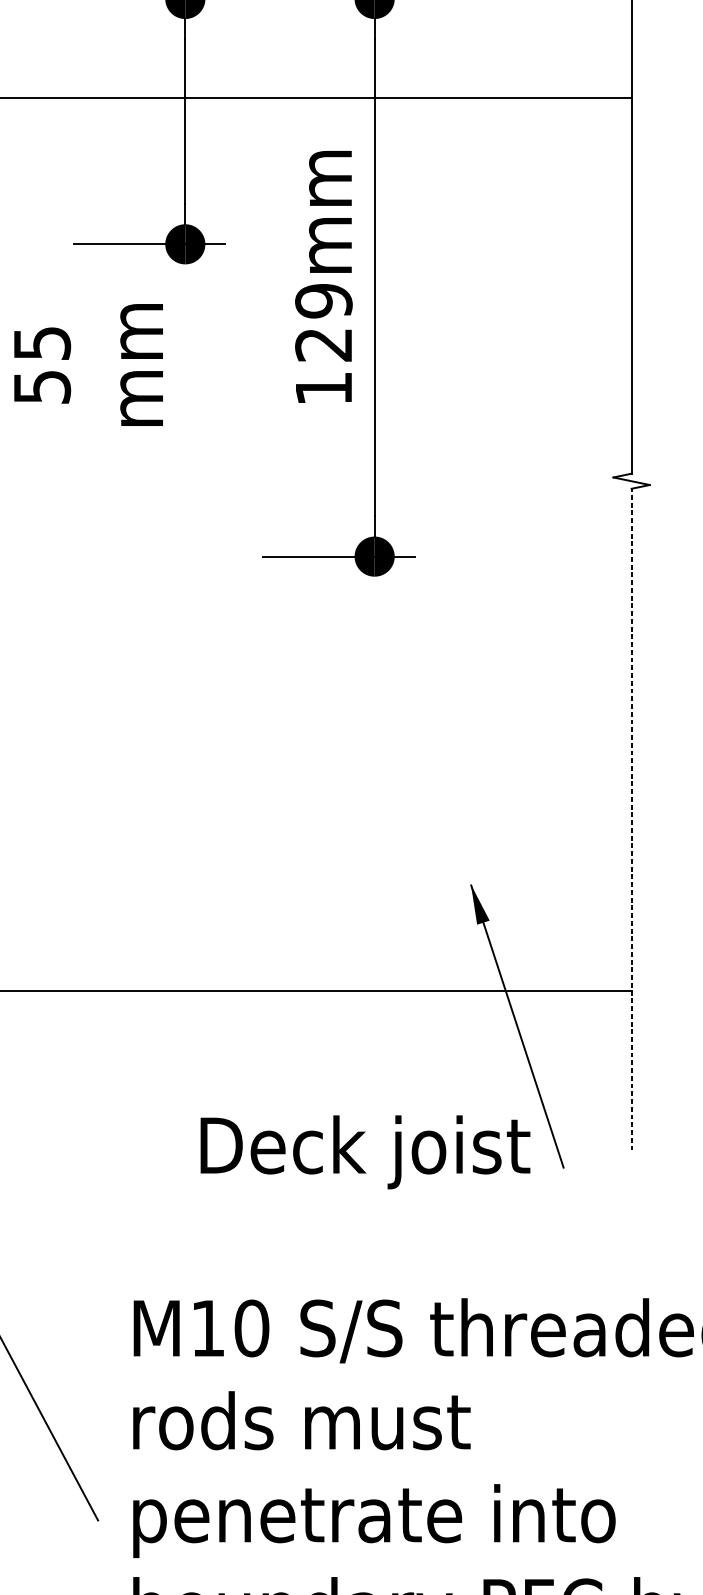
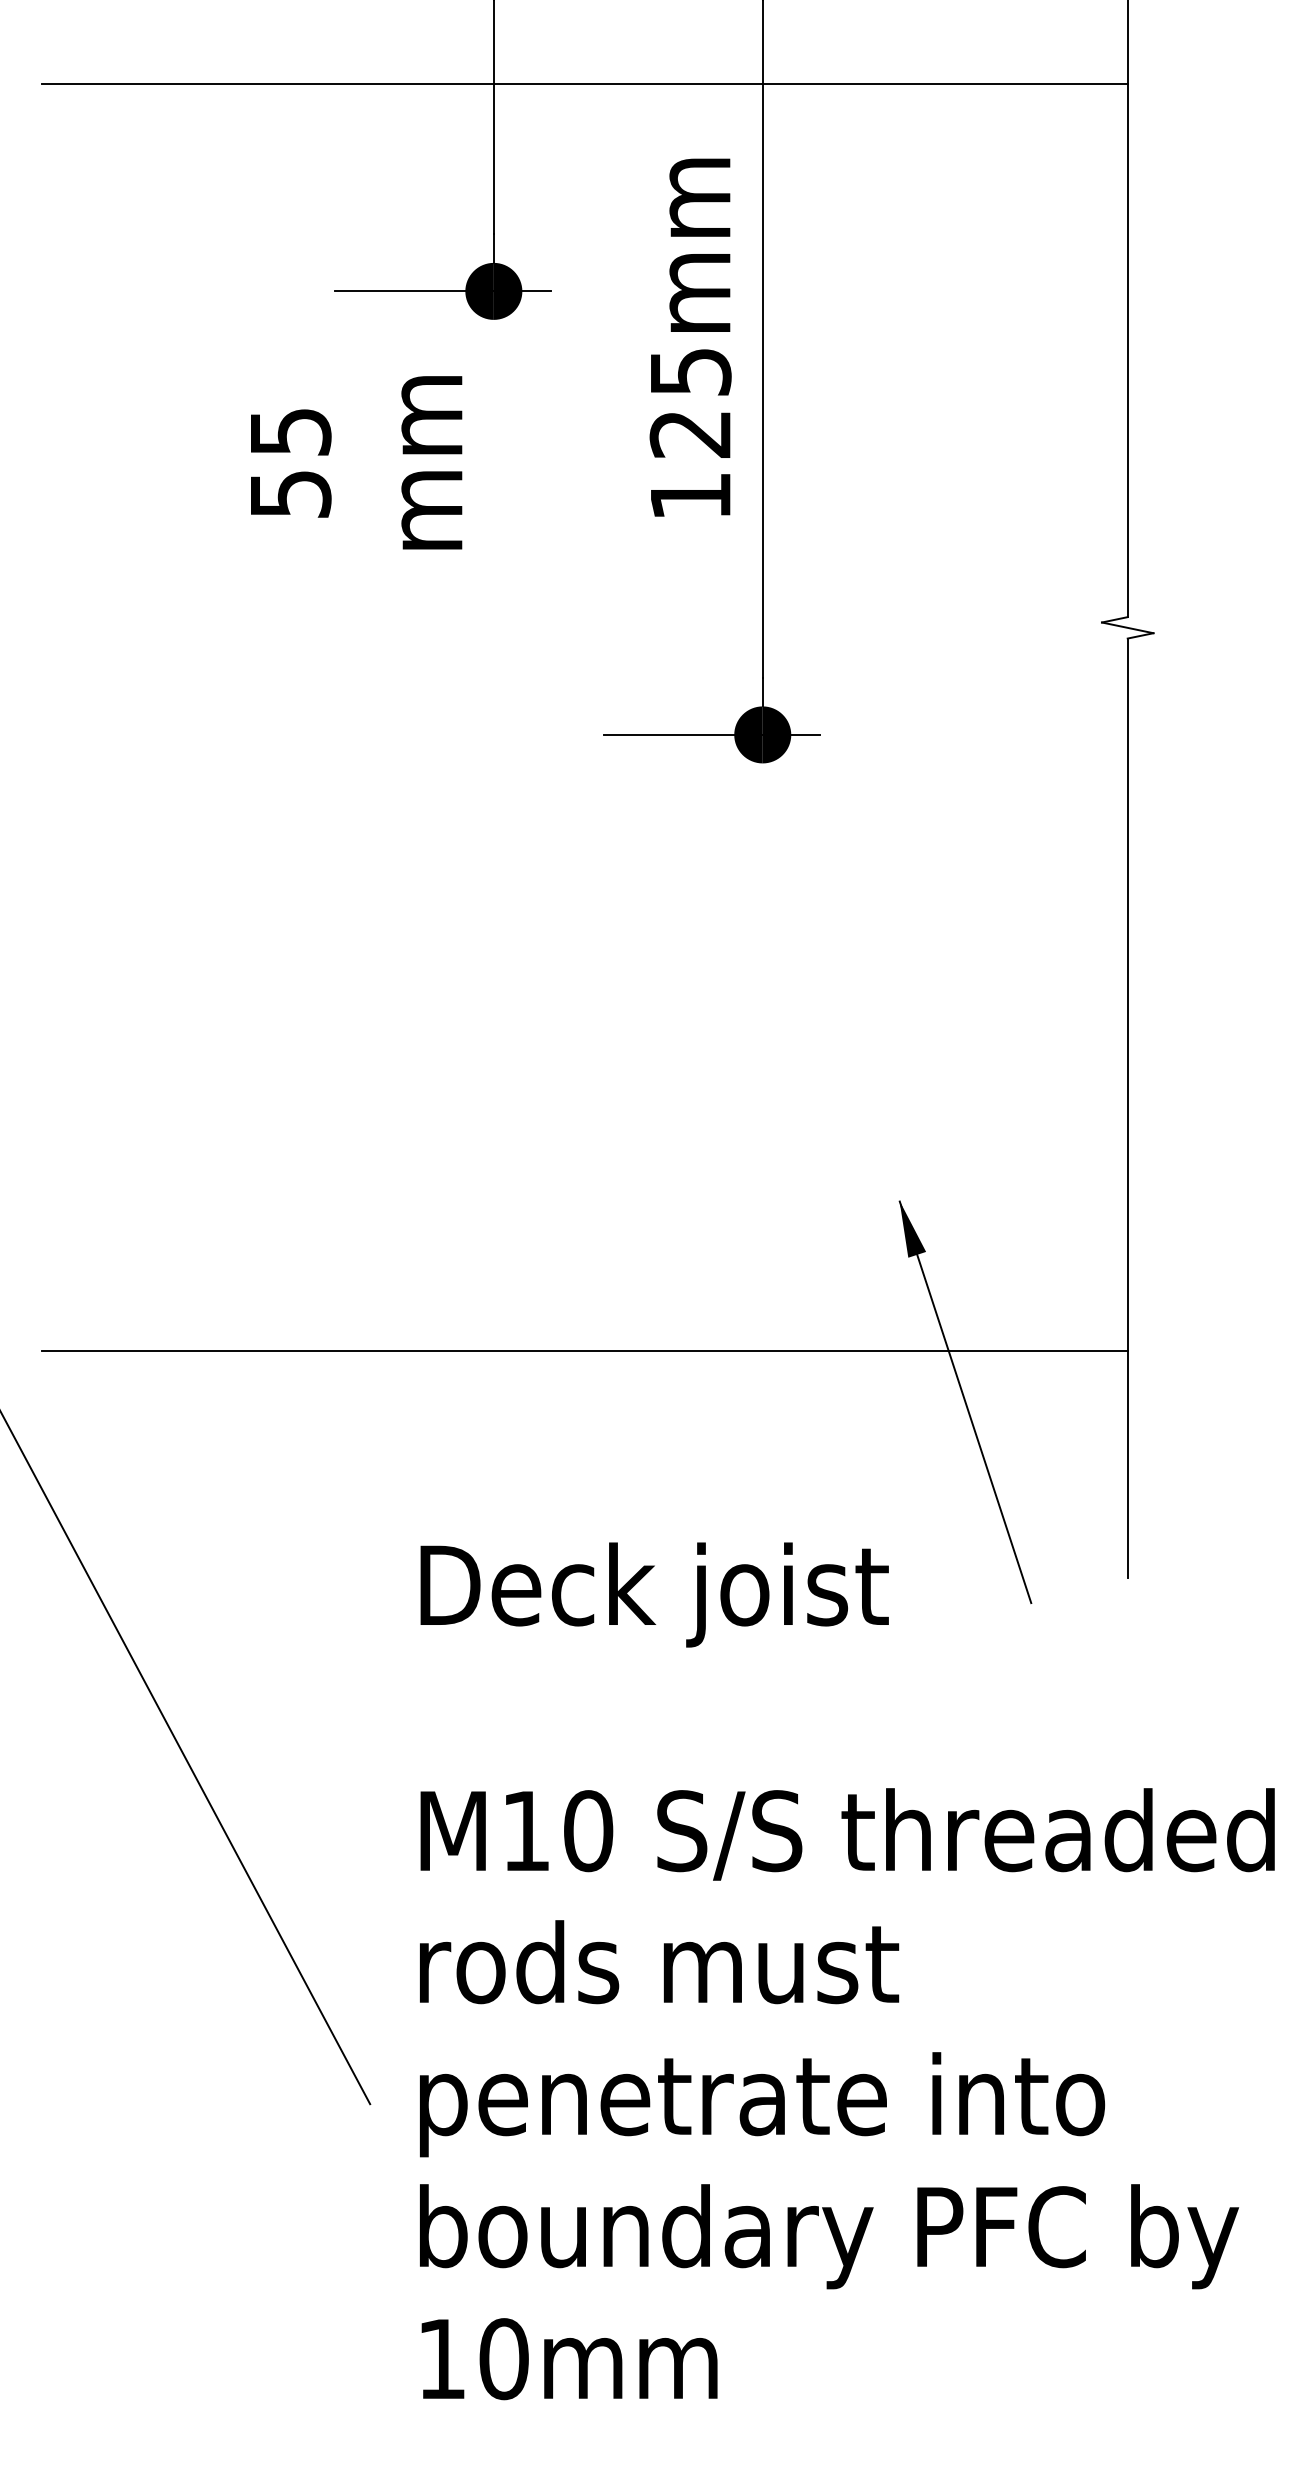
text: (323, 300) -> (690, 371), 129mm -> 125mm
line: (631, 819) -> (1127, 1108), dashed -> solid
text: (365, 1152) -> (654, 1594), moved

